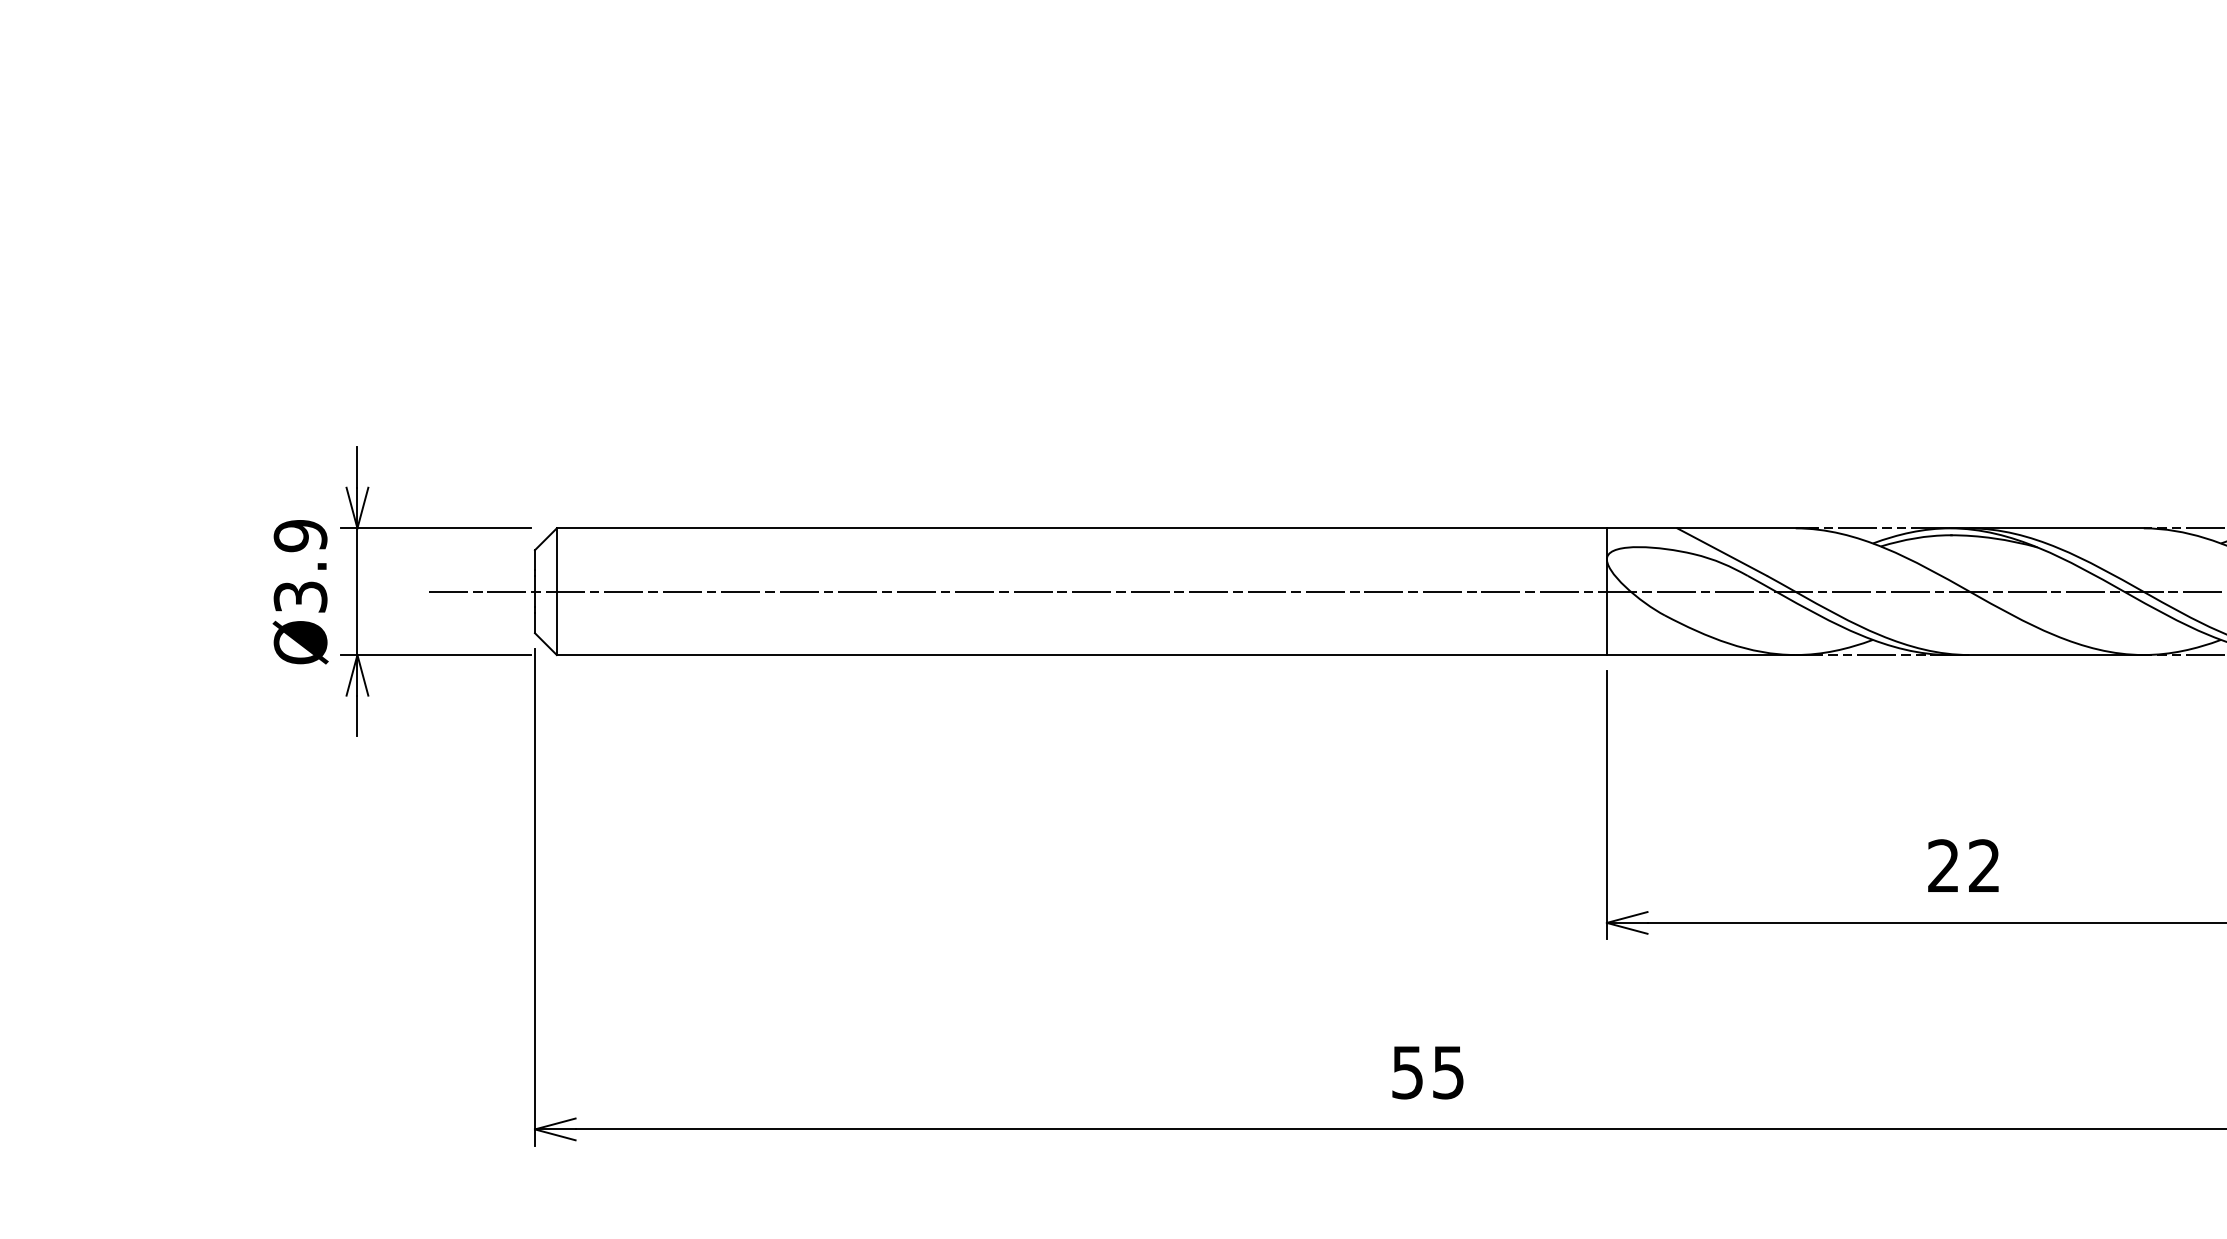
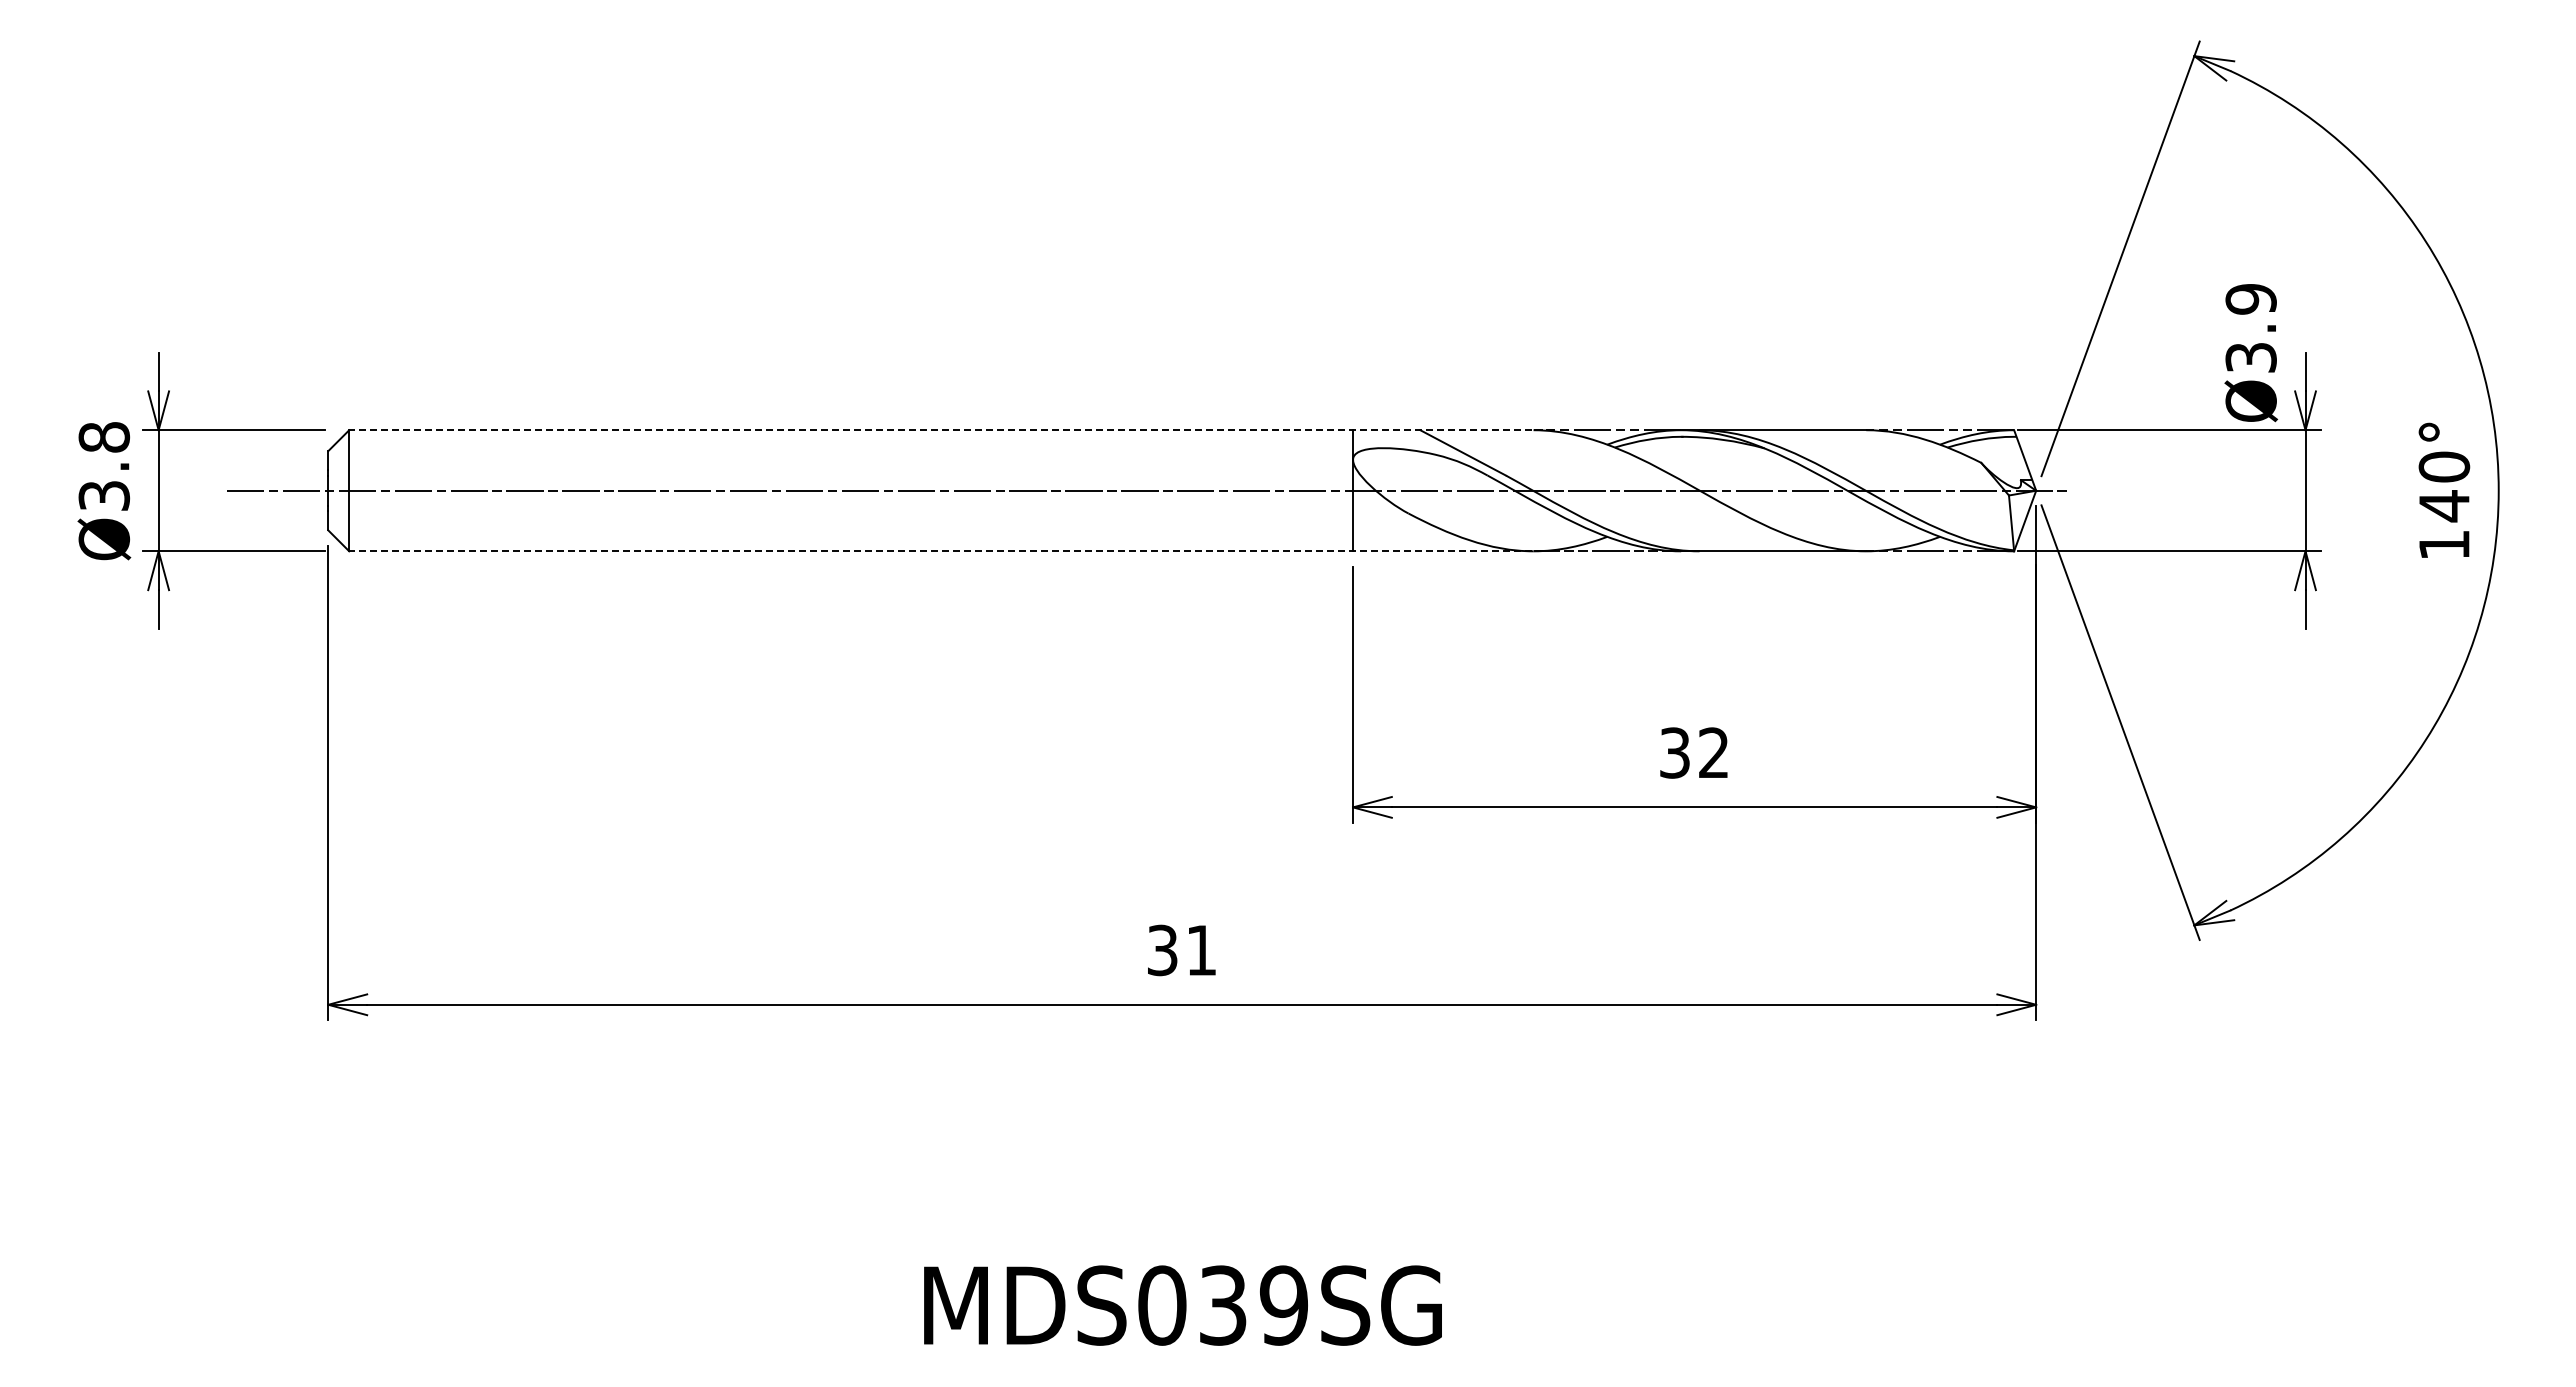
line: (1186, 528) -> (951, 430), solid -> dashed
text: (300, 535) -> (104, 437), Ø3.9 -> Ø3.8
line: (1181, 655) -> (946, 551), solid -> dashed
text: (1943, 865) -> (1674, 752), 22 -> 32
text: (1427, 1072) -> (1181, 950), 55 -> 31

